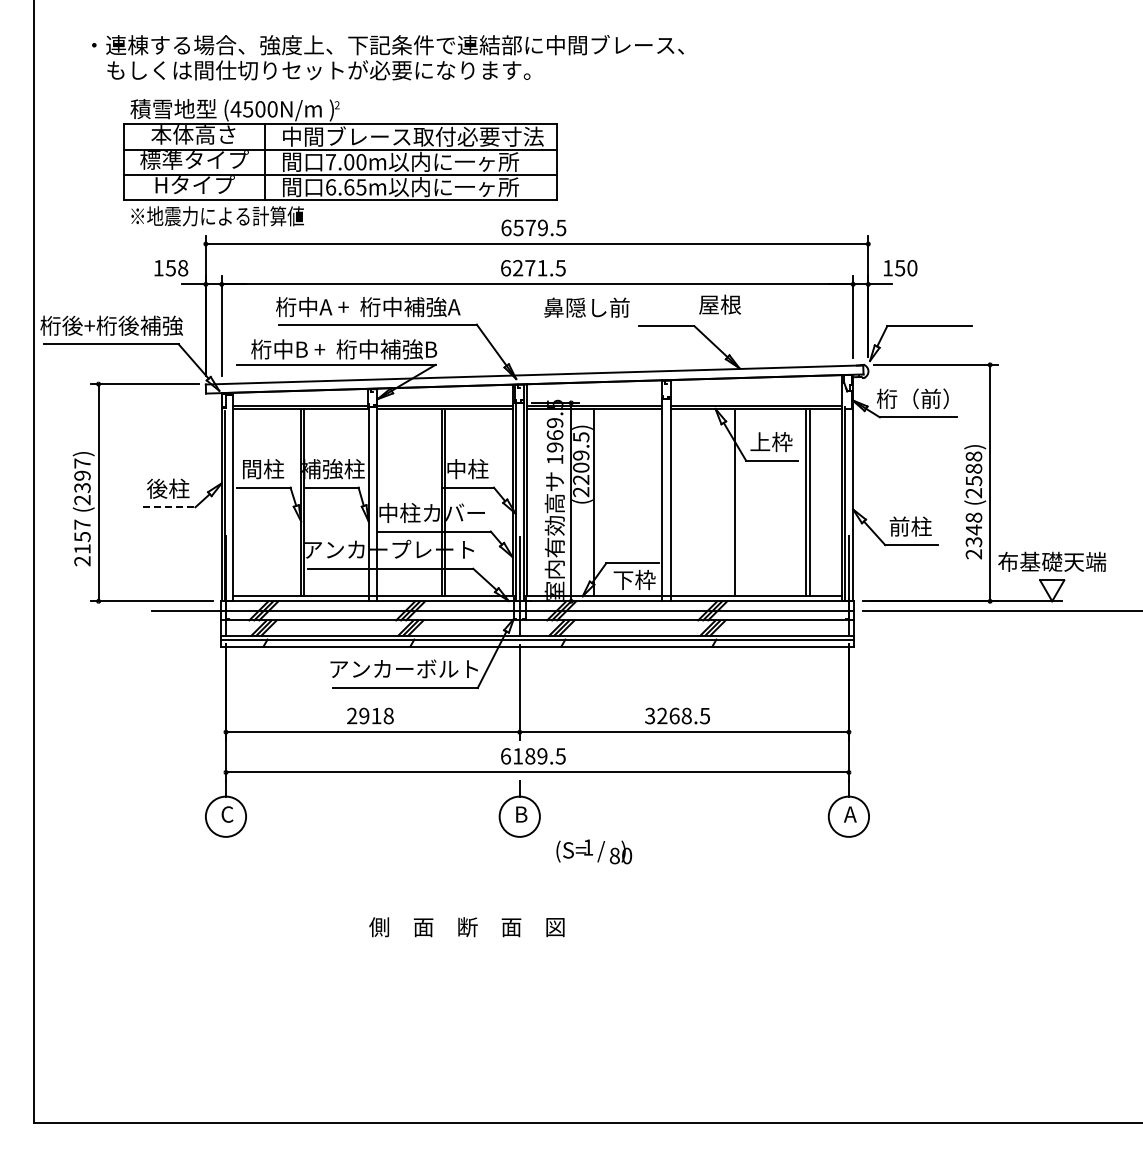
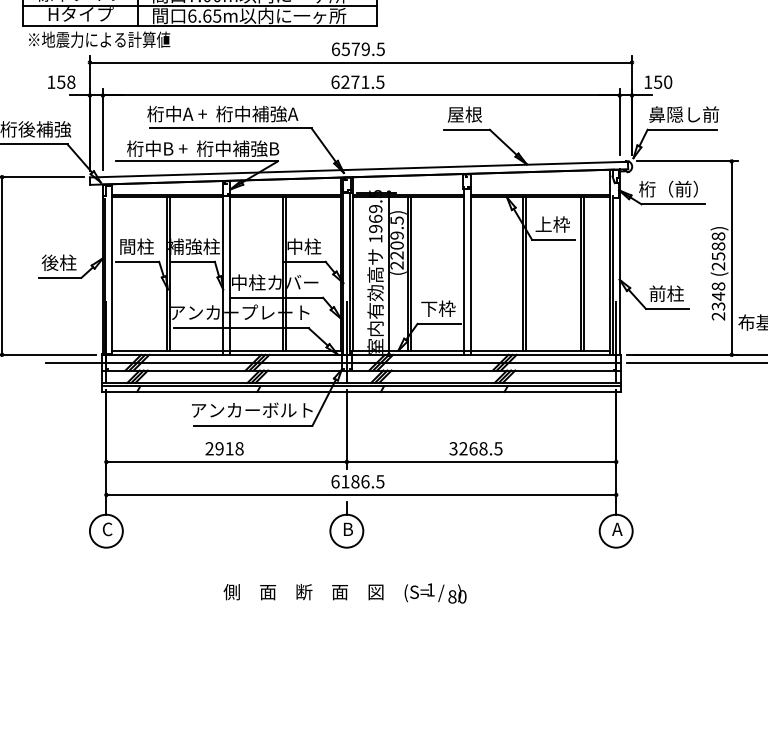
text: (719, 304) -> (464, 114), moved
text: (586, 307) -> (683, 114), moved
line: (598, 502) -> (411, 274), added
line: (739, 502) -> (526, 274), added
line: (169, 507) -> (60, 278), dashed -> solid
text: (634, 579) -> (438, 308), moved
text: (542, 756) -> (365, 481), 6189.5 -> 6186.5
text: (594, 851) -> (435, 593), moved
text: (466, 927) -> (303, 592), moved

